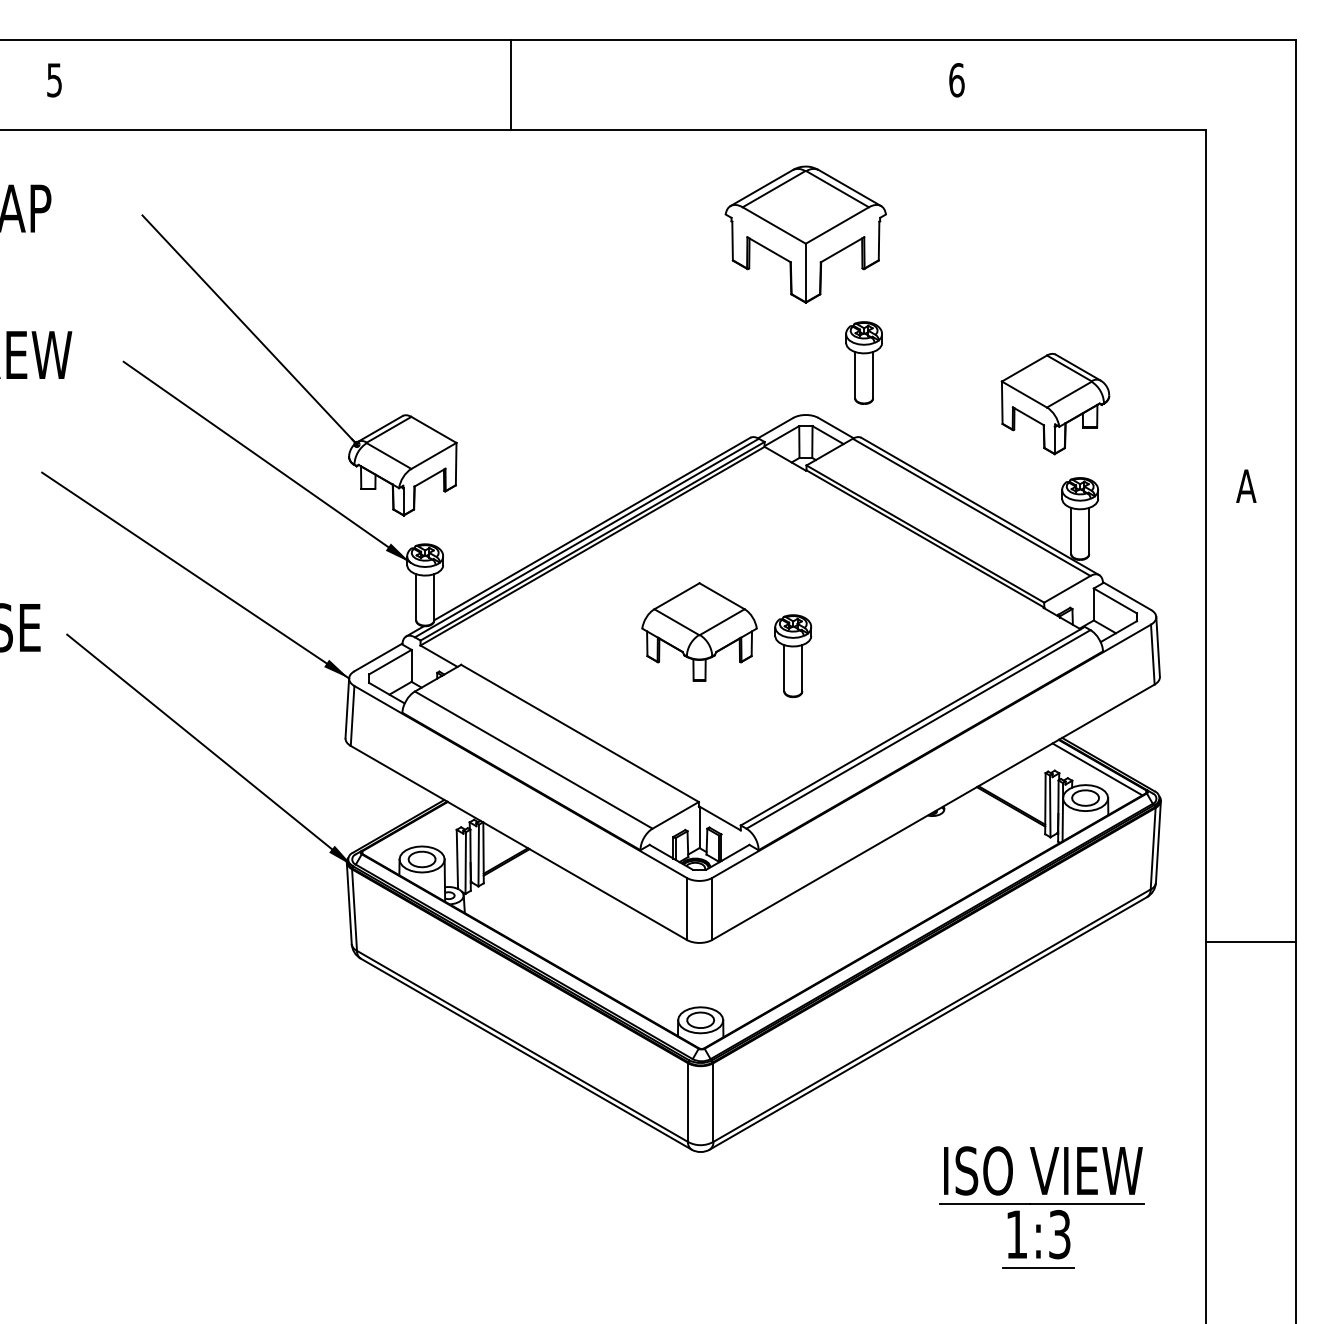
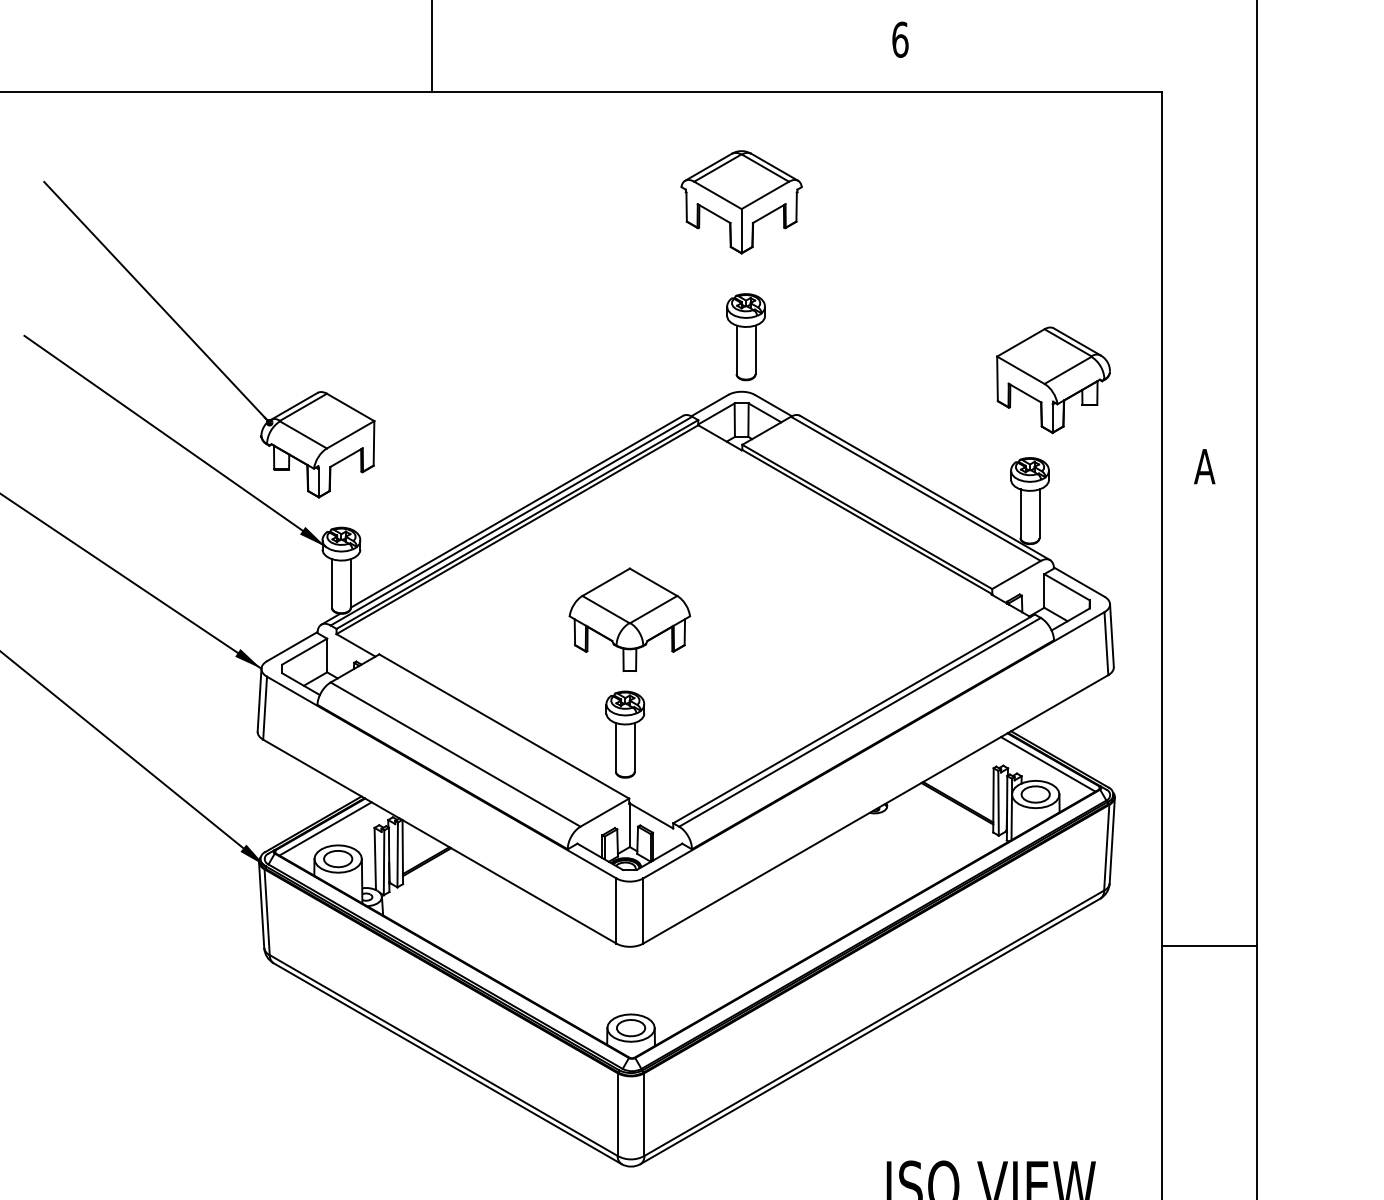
part: (805, 234) -> (741, 202), size x0.71
part: (863, 362) -> (745, 336), moved
part: (1055, 404) -> (1053, 380), moved
part: (793, 656) -> (625, 735), moved
line: (410, 830) -> (325, 828), added

